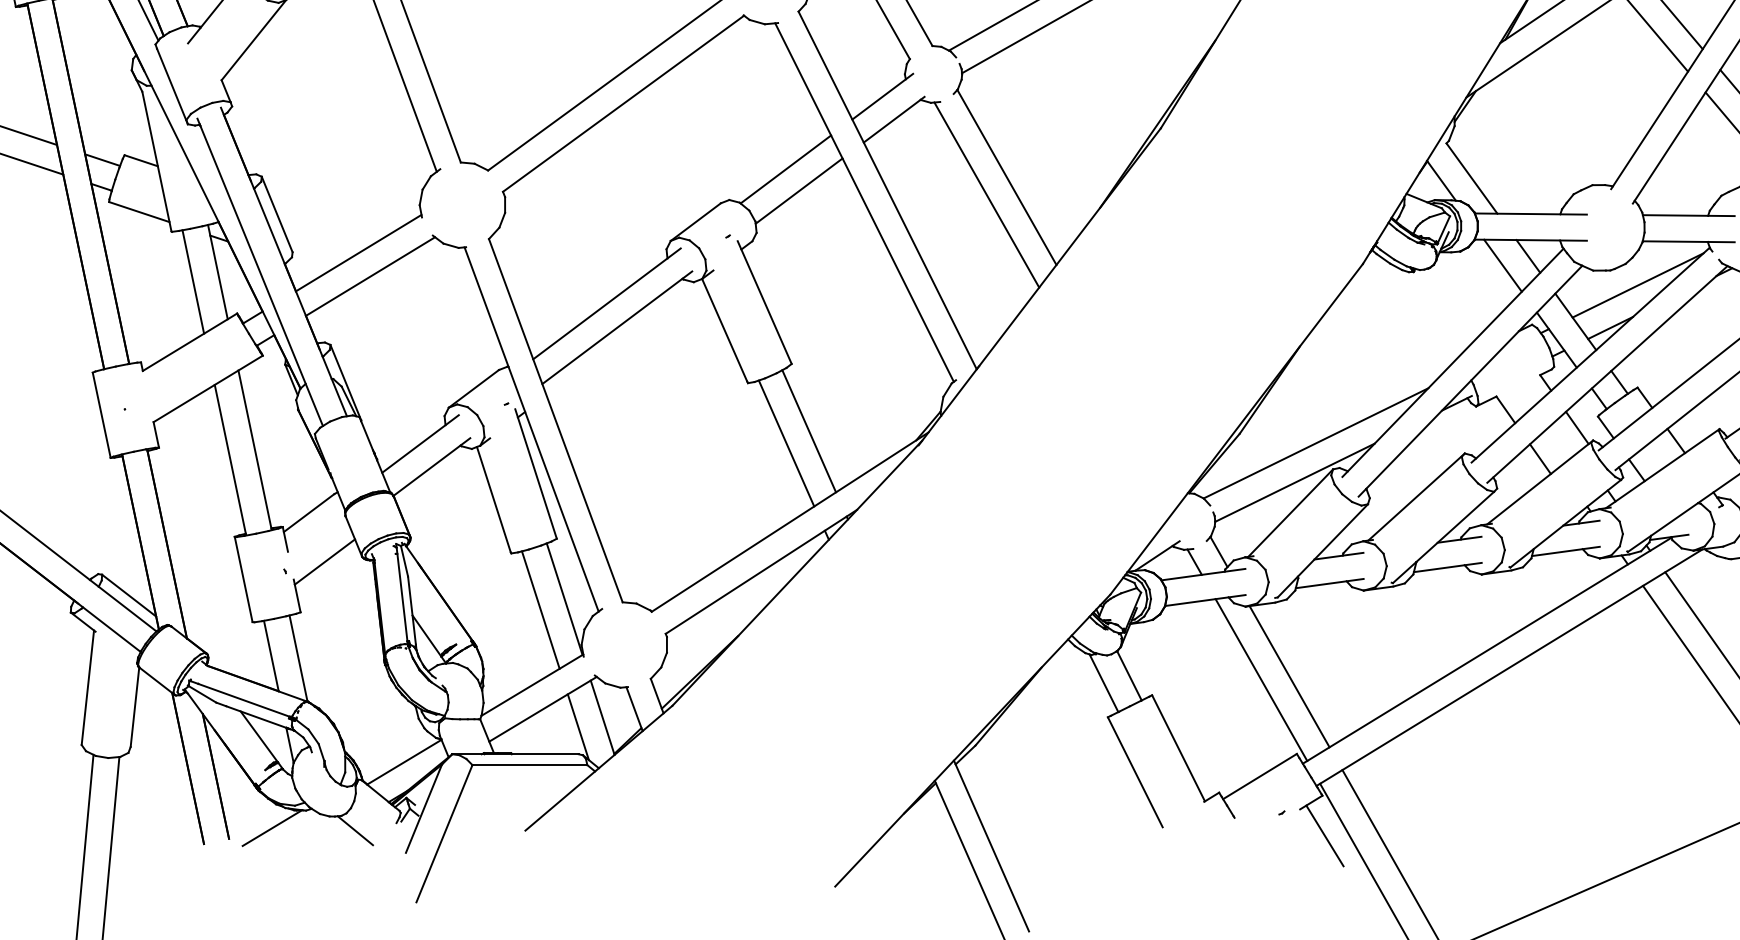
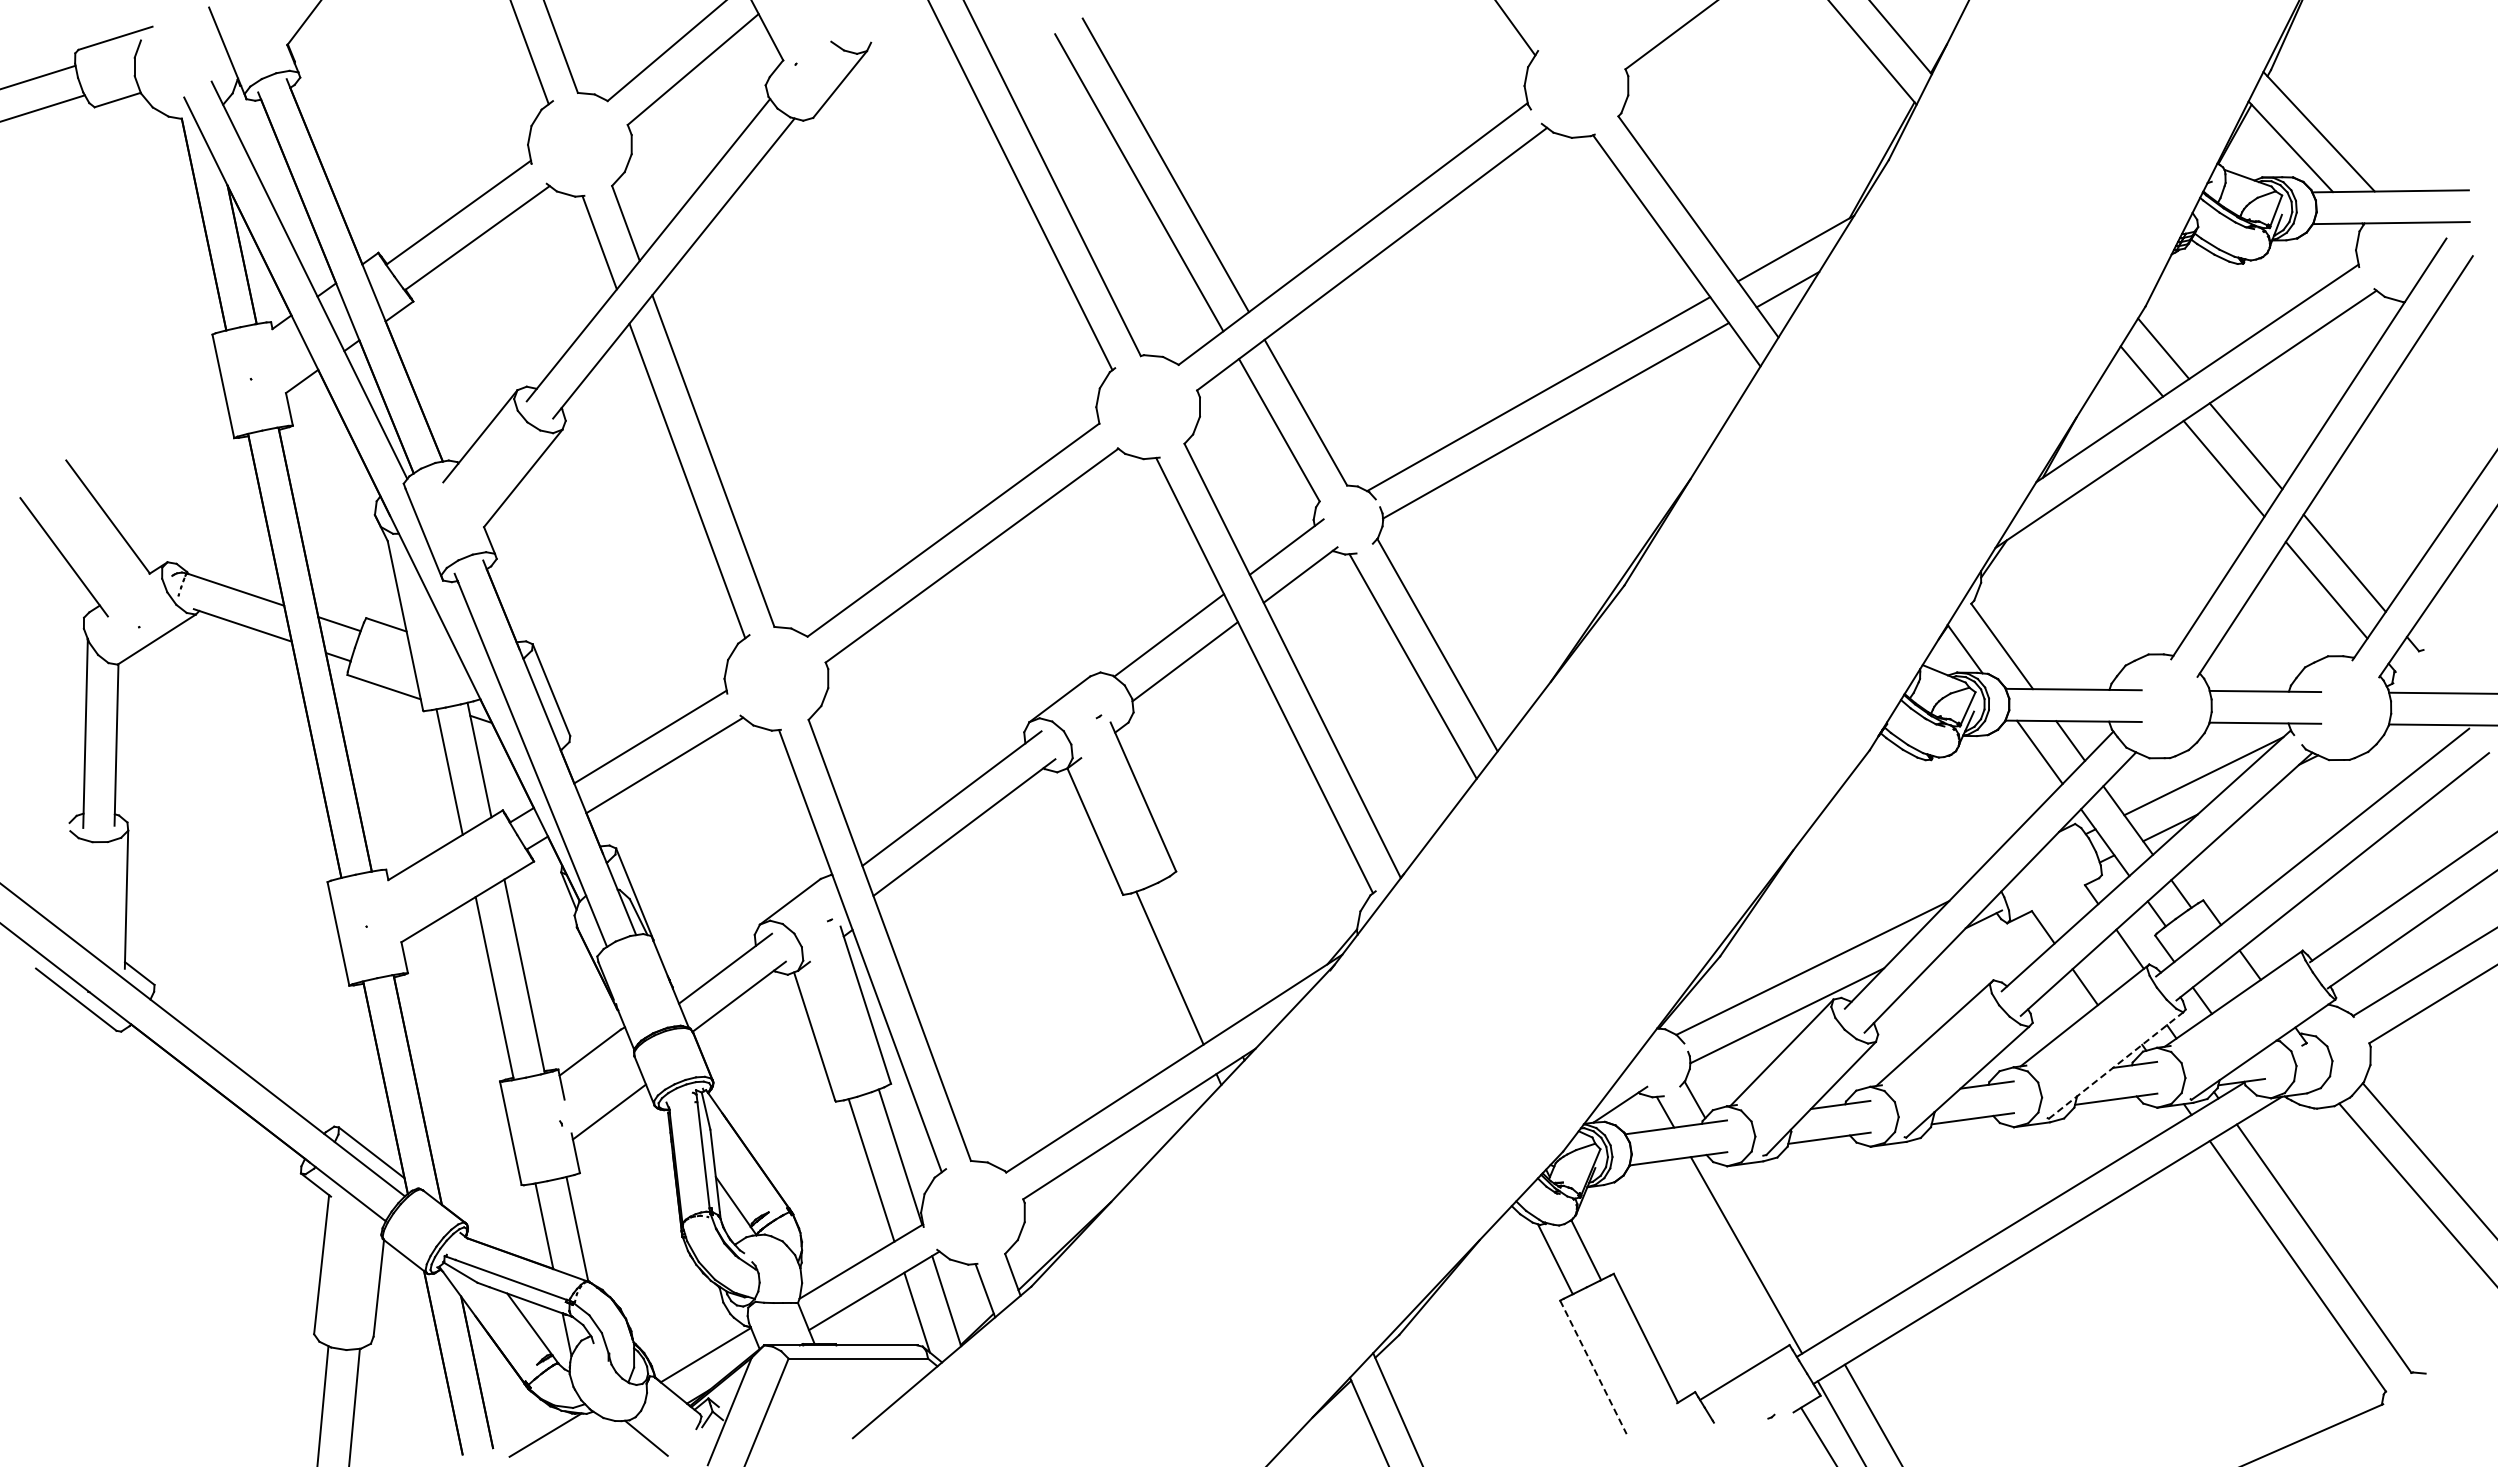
line: (809, 431) -> (1197, 953), removed
line: (1566, 523) -> (2116, 1065), solid -> dashed
line: (1289, 676) -> (1780, 1251), removed
line: (1135, 772) -> (1593, 1367), solid -> dashed

